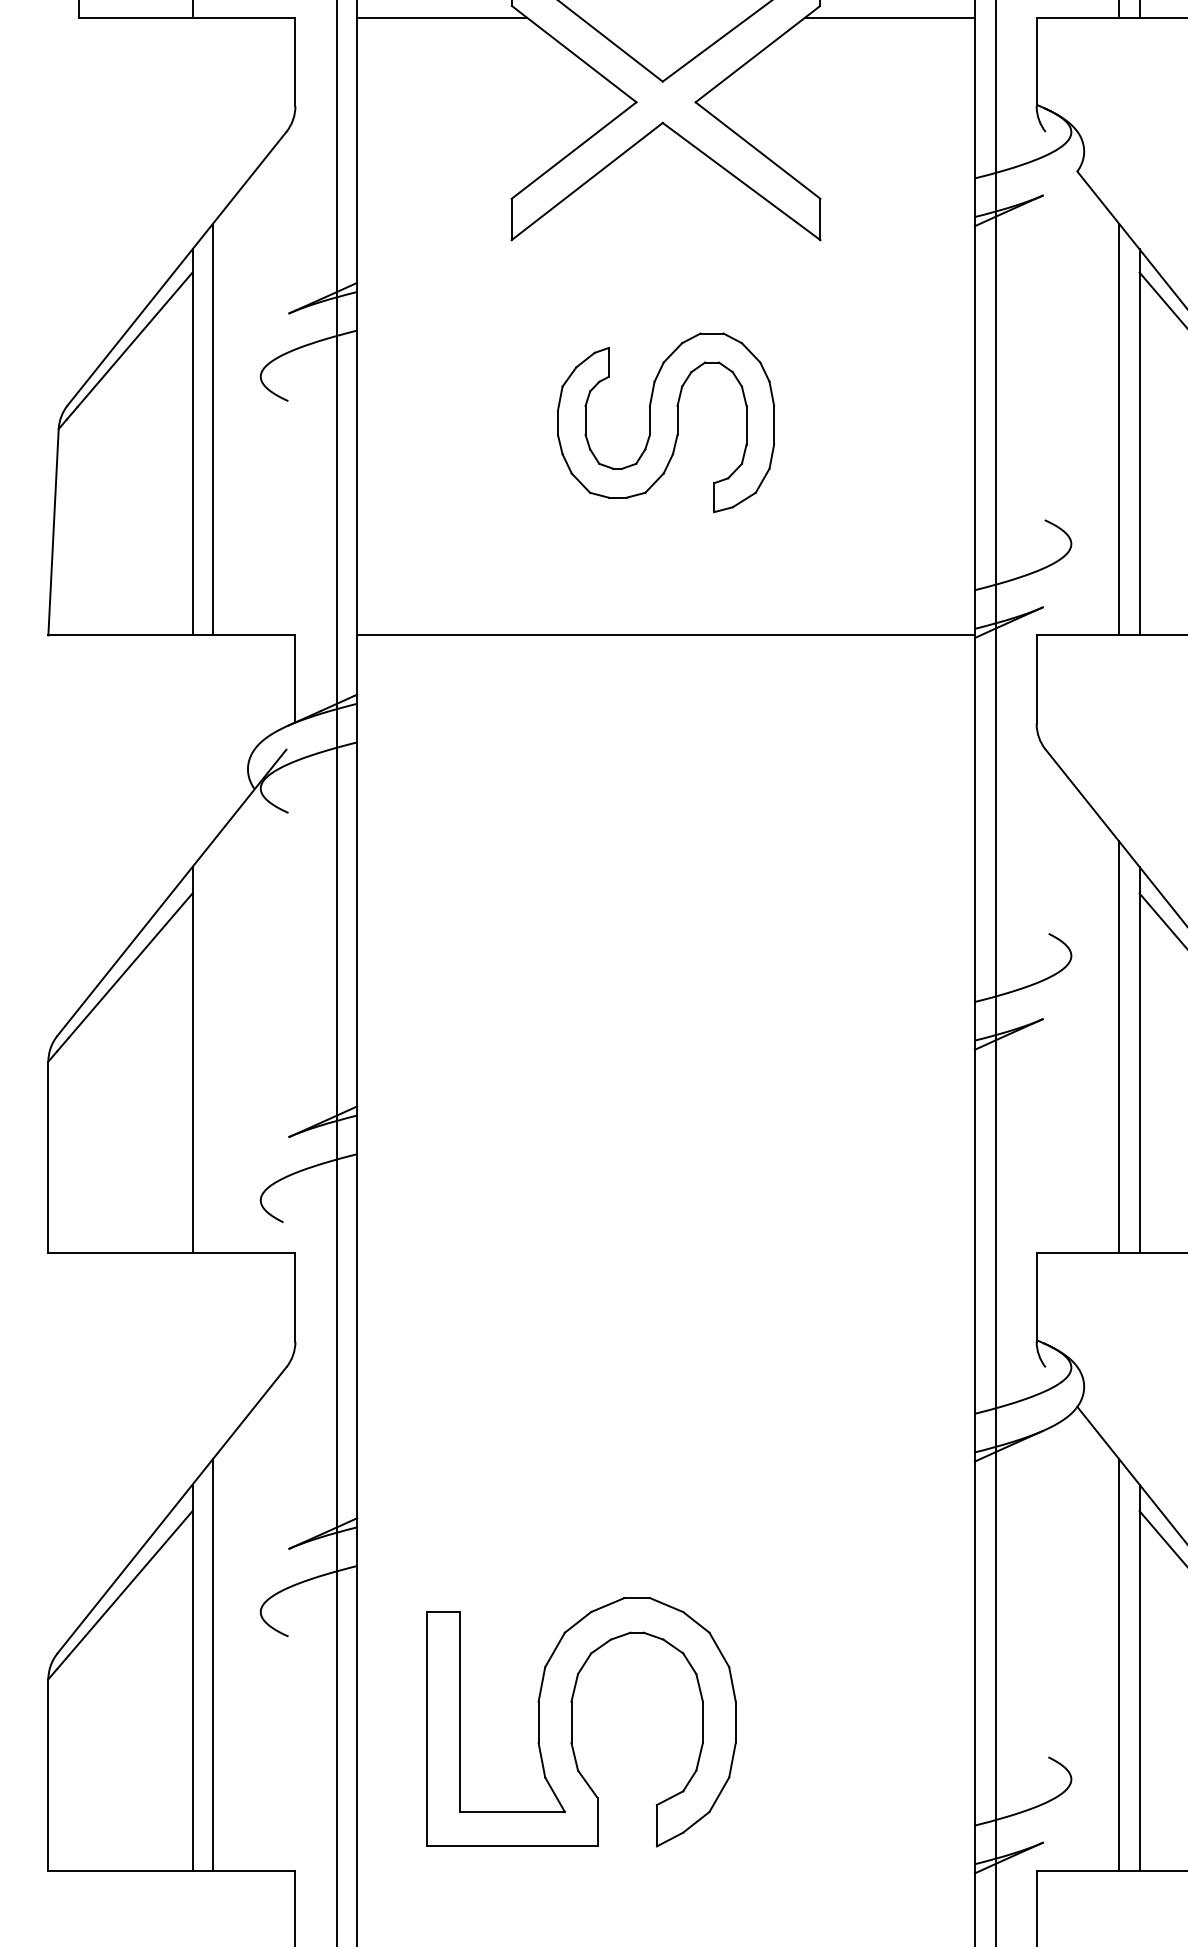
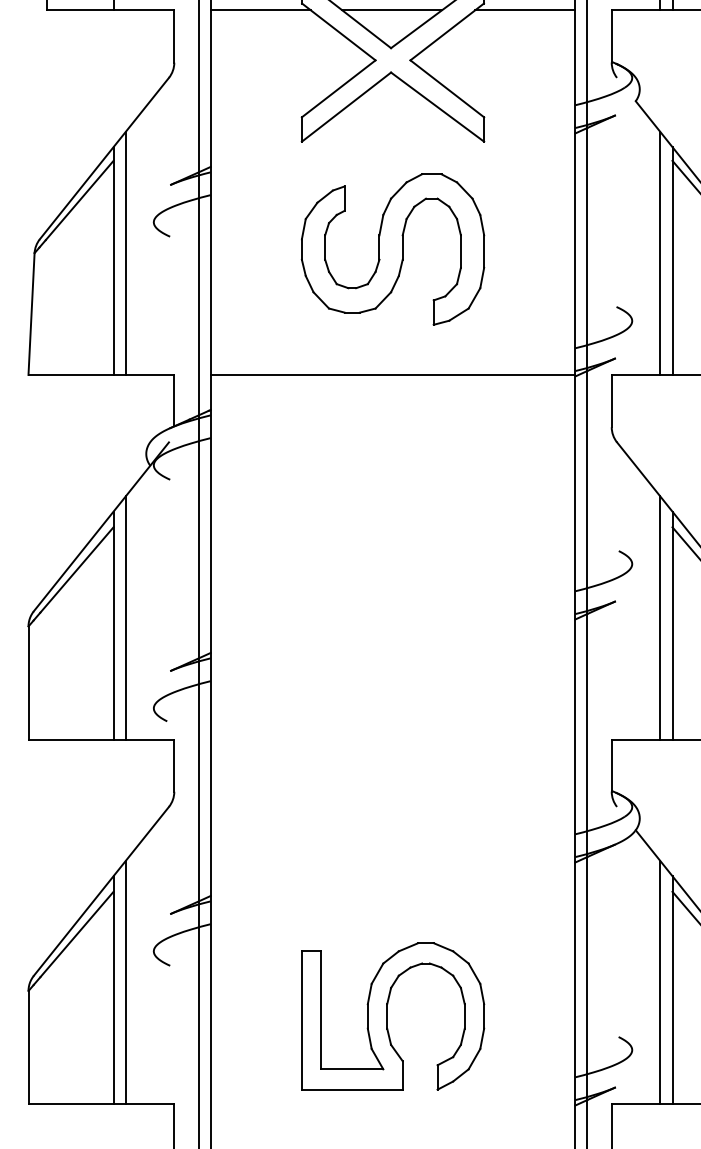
line: (663, 17) -> (391, 10), added
part: (665, 422) -> (392, 249), size x1.43
line: (212, 1046) -> (125, 617), added
part: (582, 1722) -> (393, 1016), moved

